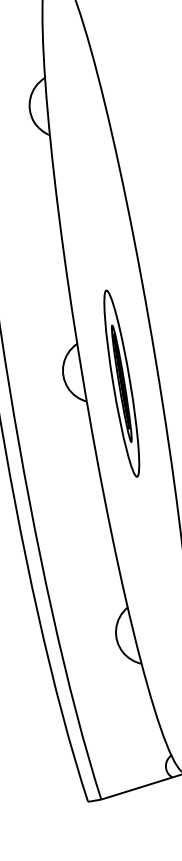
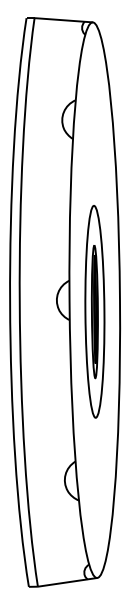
part: (121, 383) -> (94, 311), size x1.67

